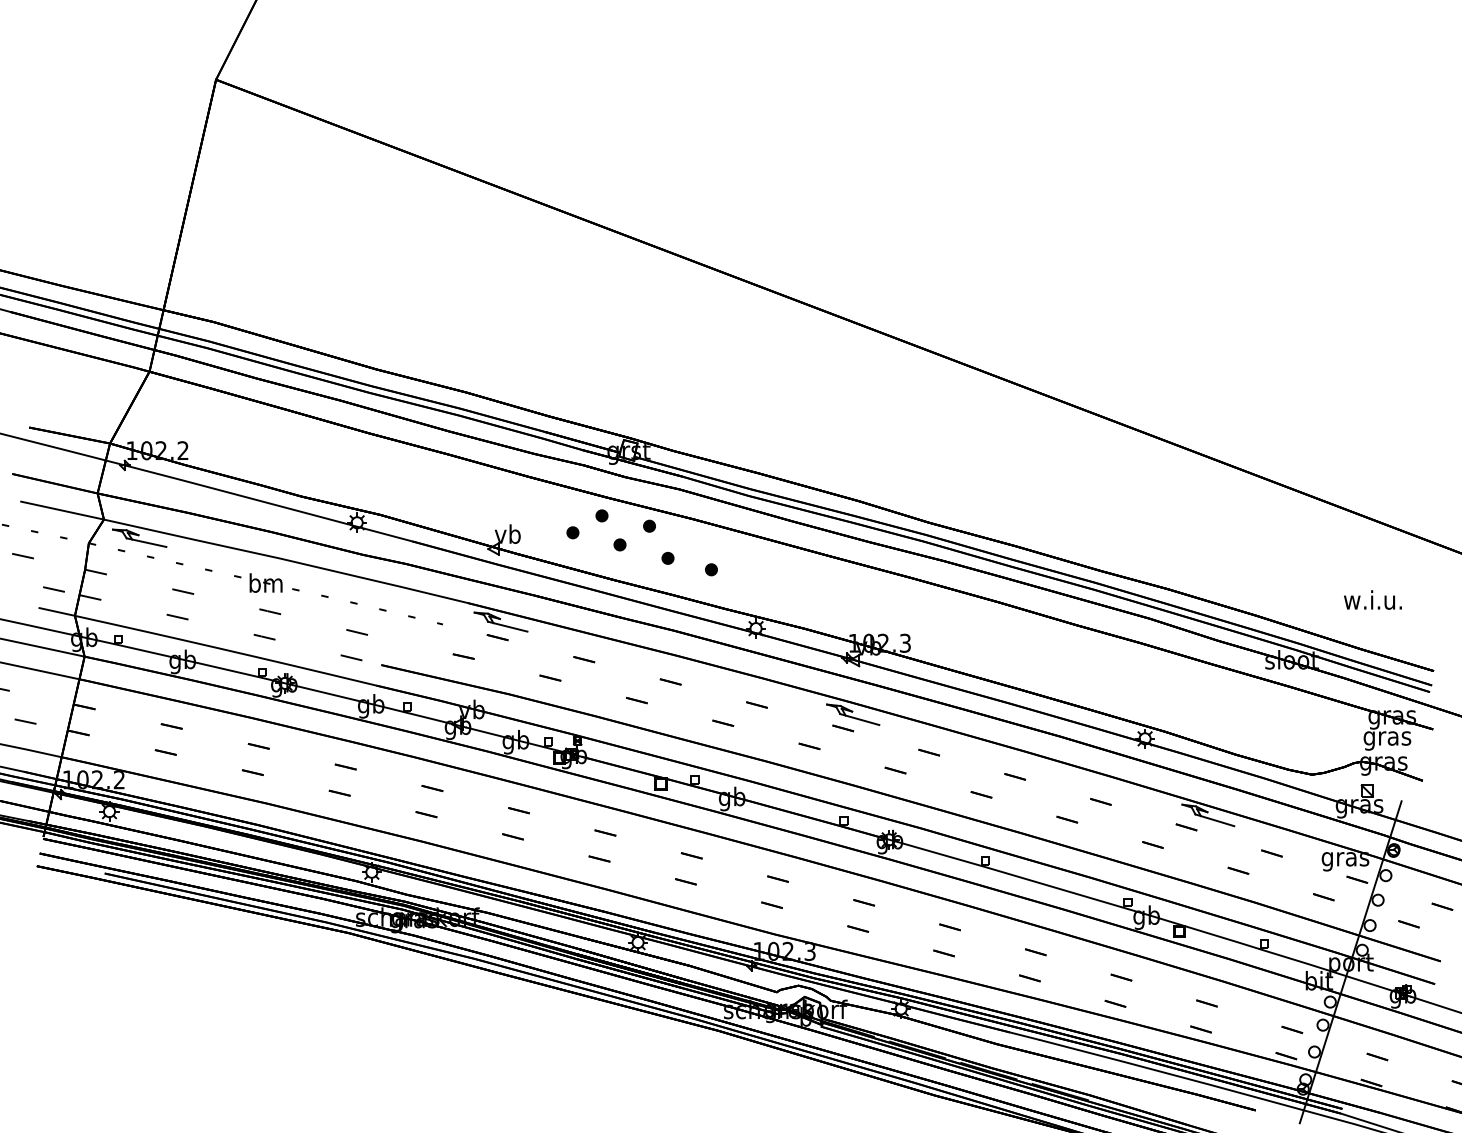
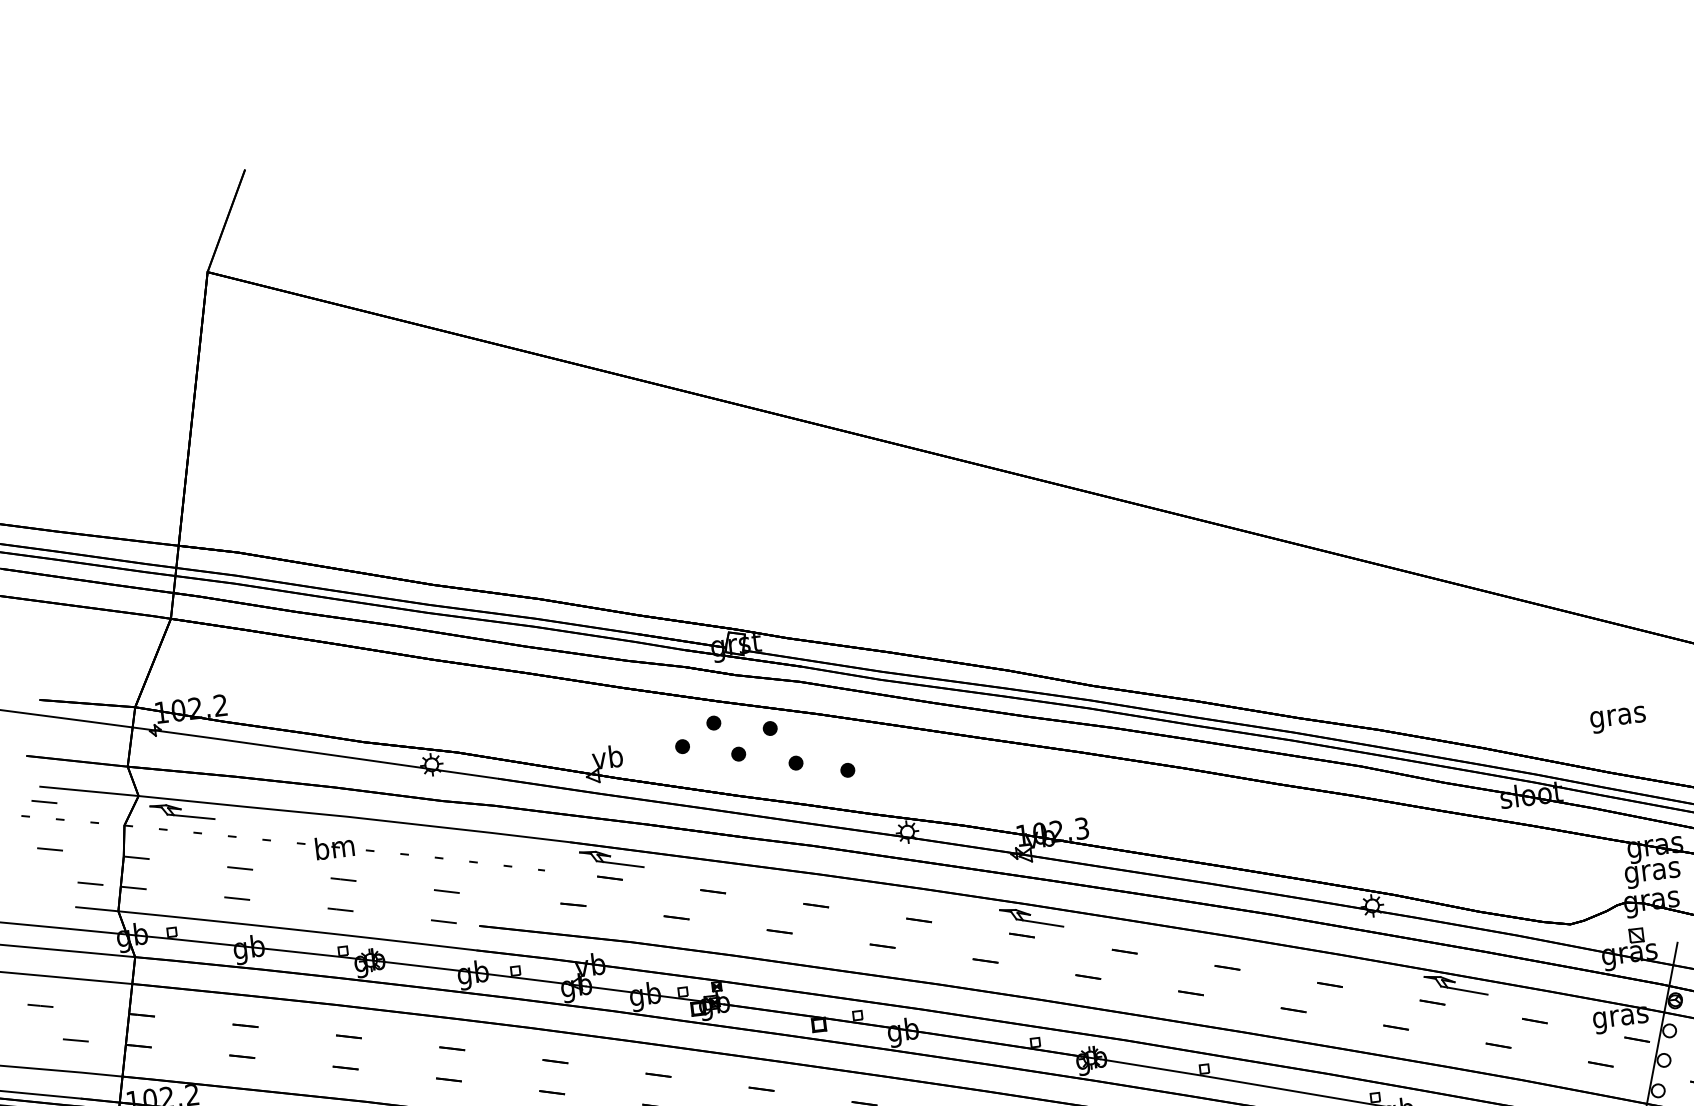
line: (22, 515) -> (43, 802), added
text: (1372, 602) -> (1616, 717), w.i.u. -> gras

